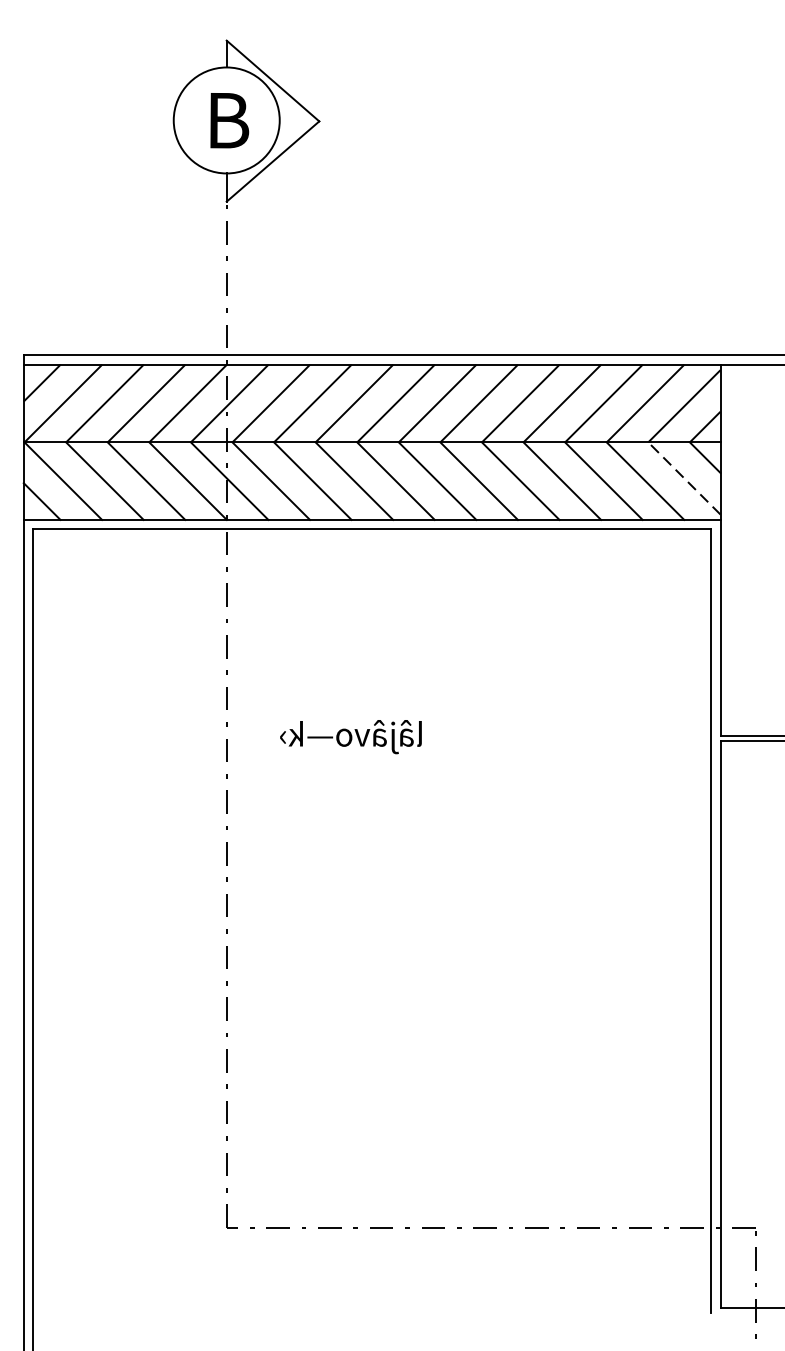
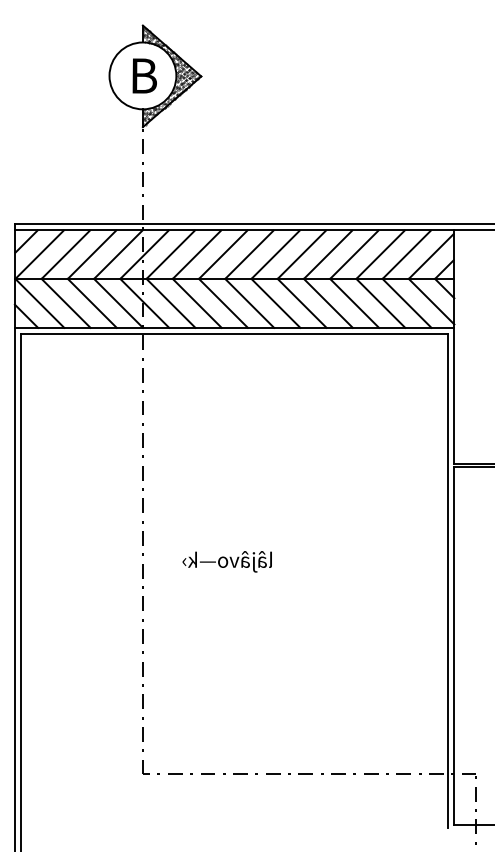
hatch: (272, 121) -> (171, 76), added
line: (684, 478) -> (431, 301), dashed -> solid
text: (349, 736) -> (226, 561), moved

